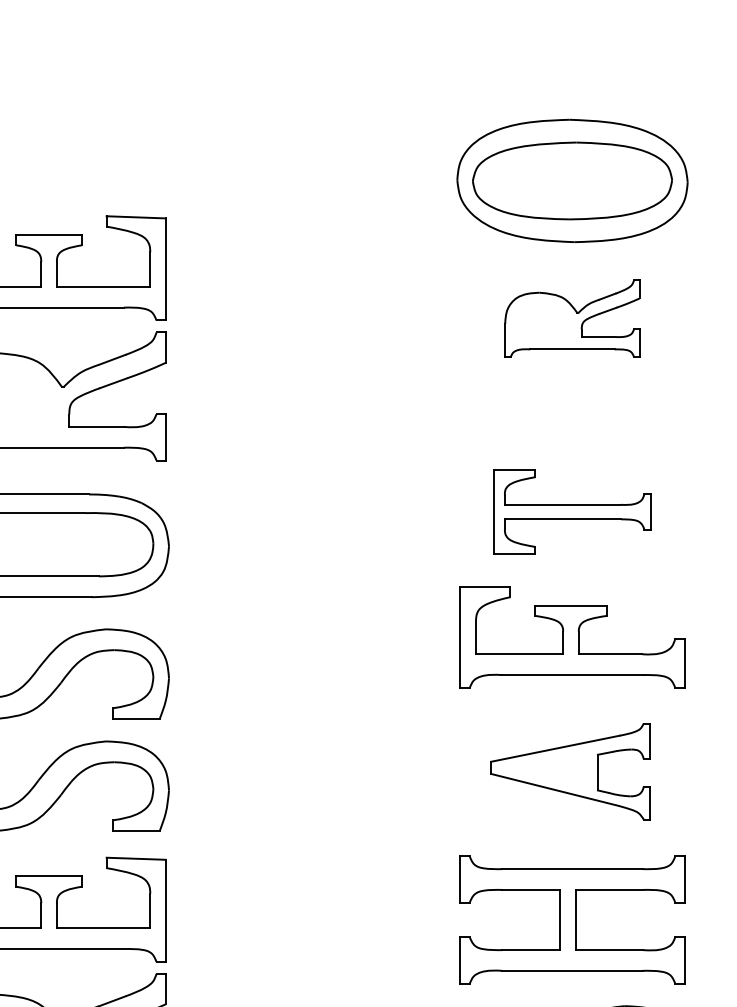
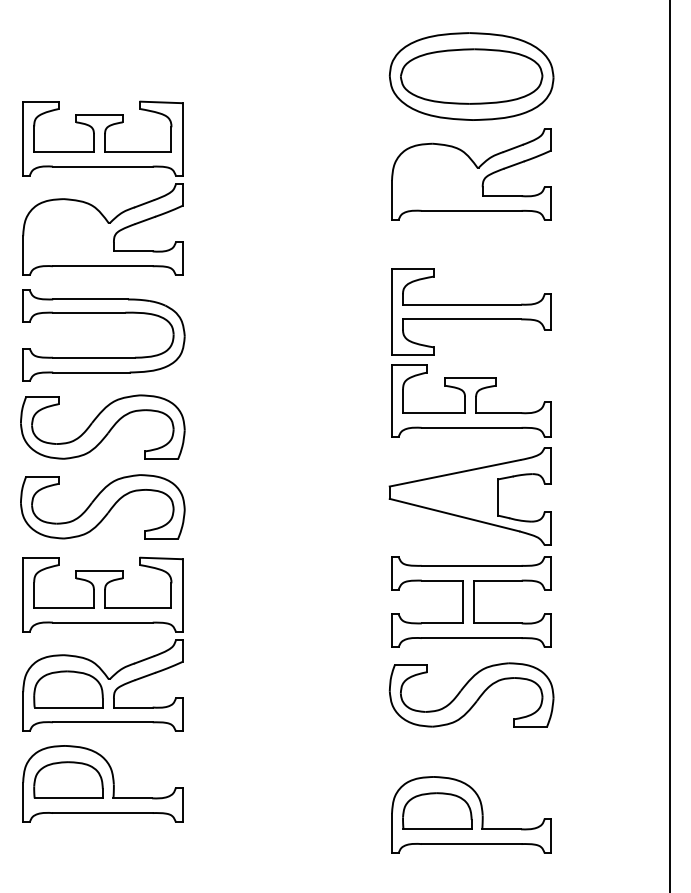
part: (572, 318) -> (471, 174), size x1.67
part: (572, 511) -> (471, 311), size x1.43
part: (569, 771) -> (469, 496), size x1.43

